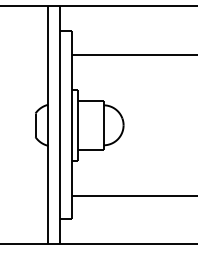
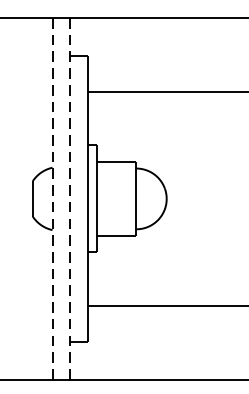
line: (48, 125) -> (52, 199), solid -> dashed
line: (60, 125) -> (70, 199), solid -> dashed

